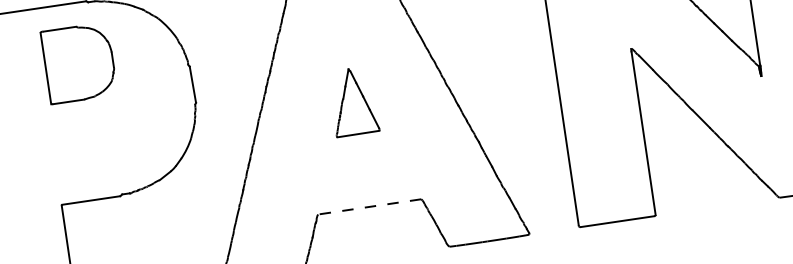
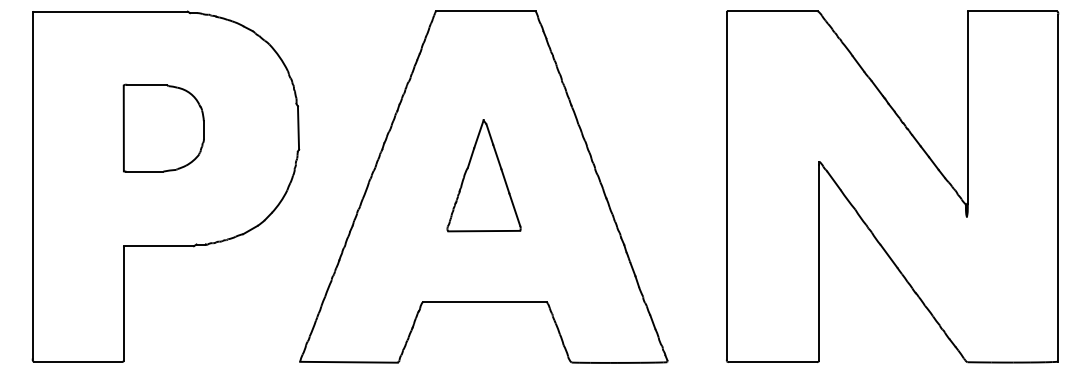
part: (78, 62) -> (163, 127), moved
part: (353, 101) -> (483, 175), size x1.43
line: (369, 206) -> (484, 301), dashed -> solid

